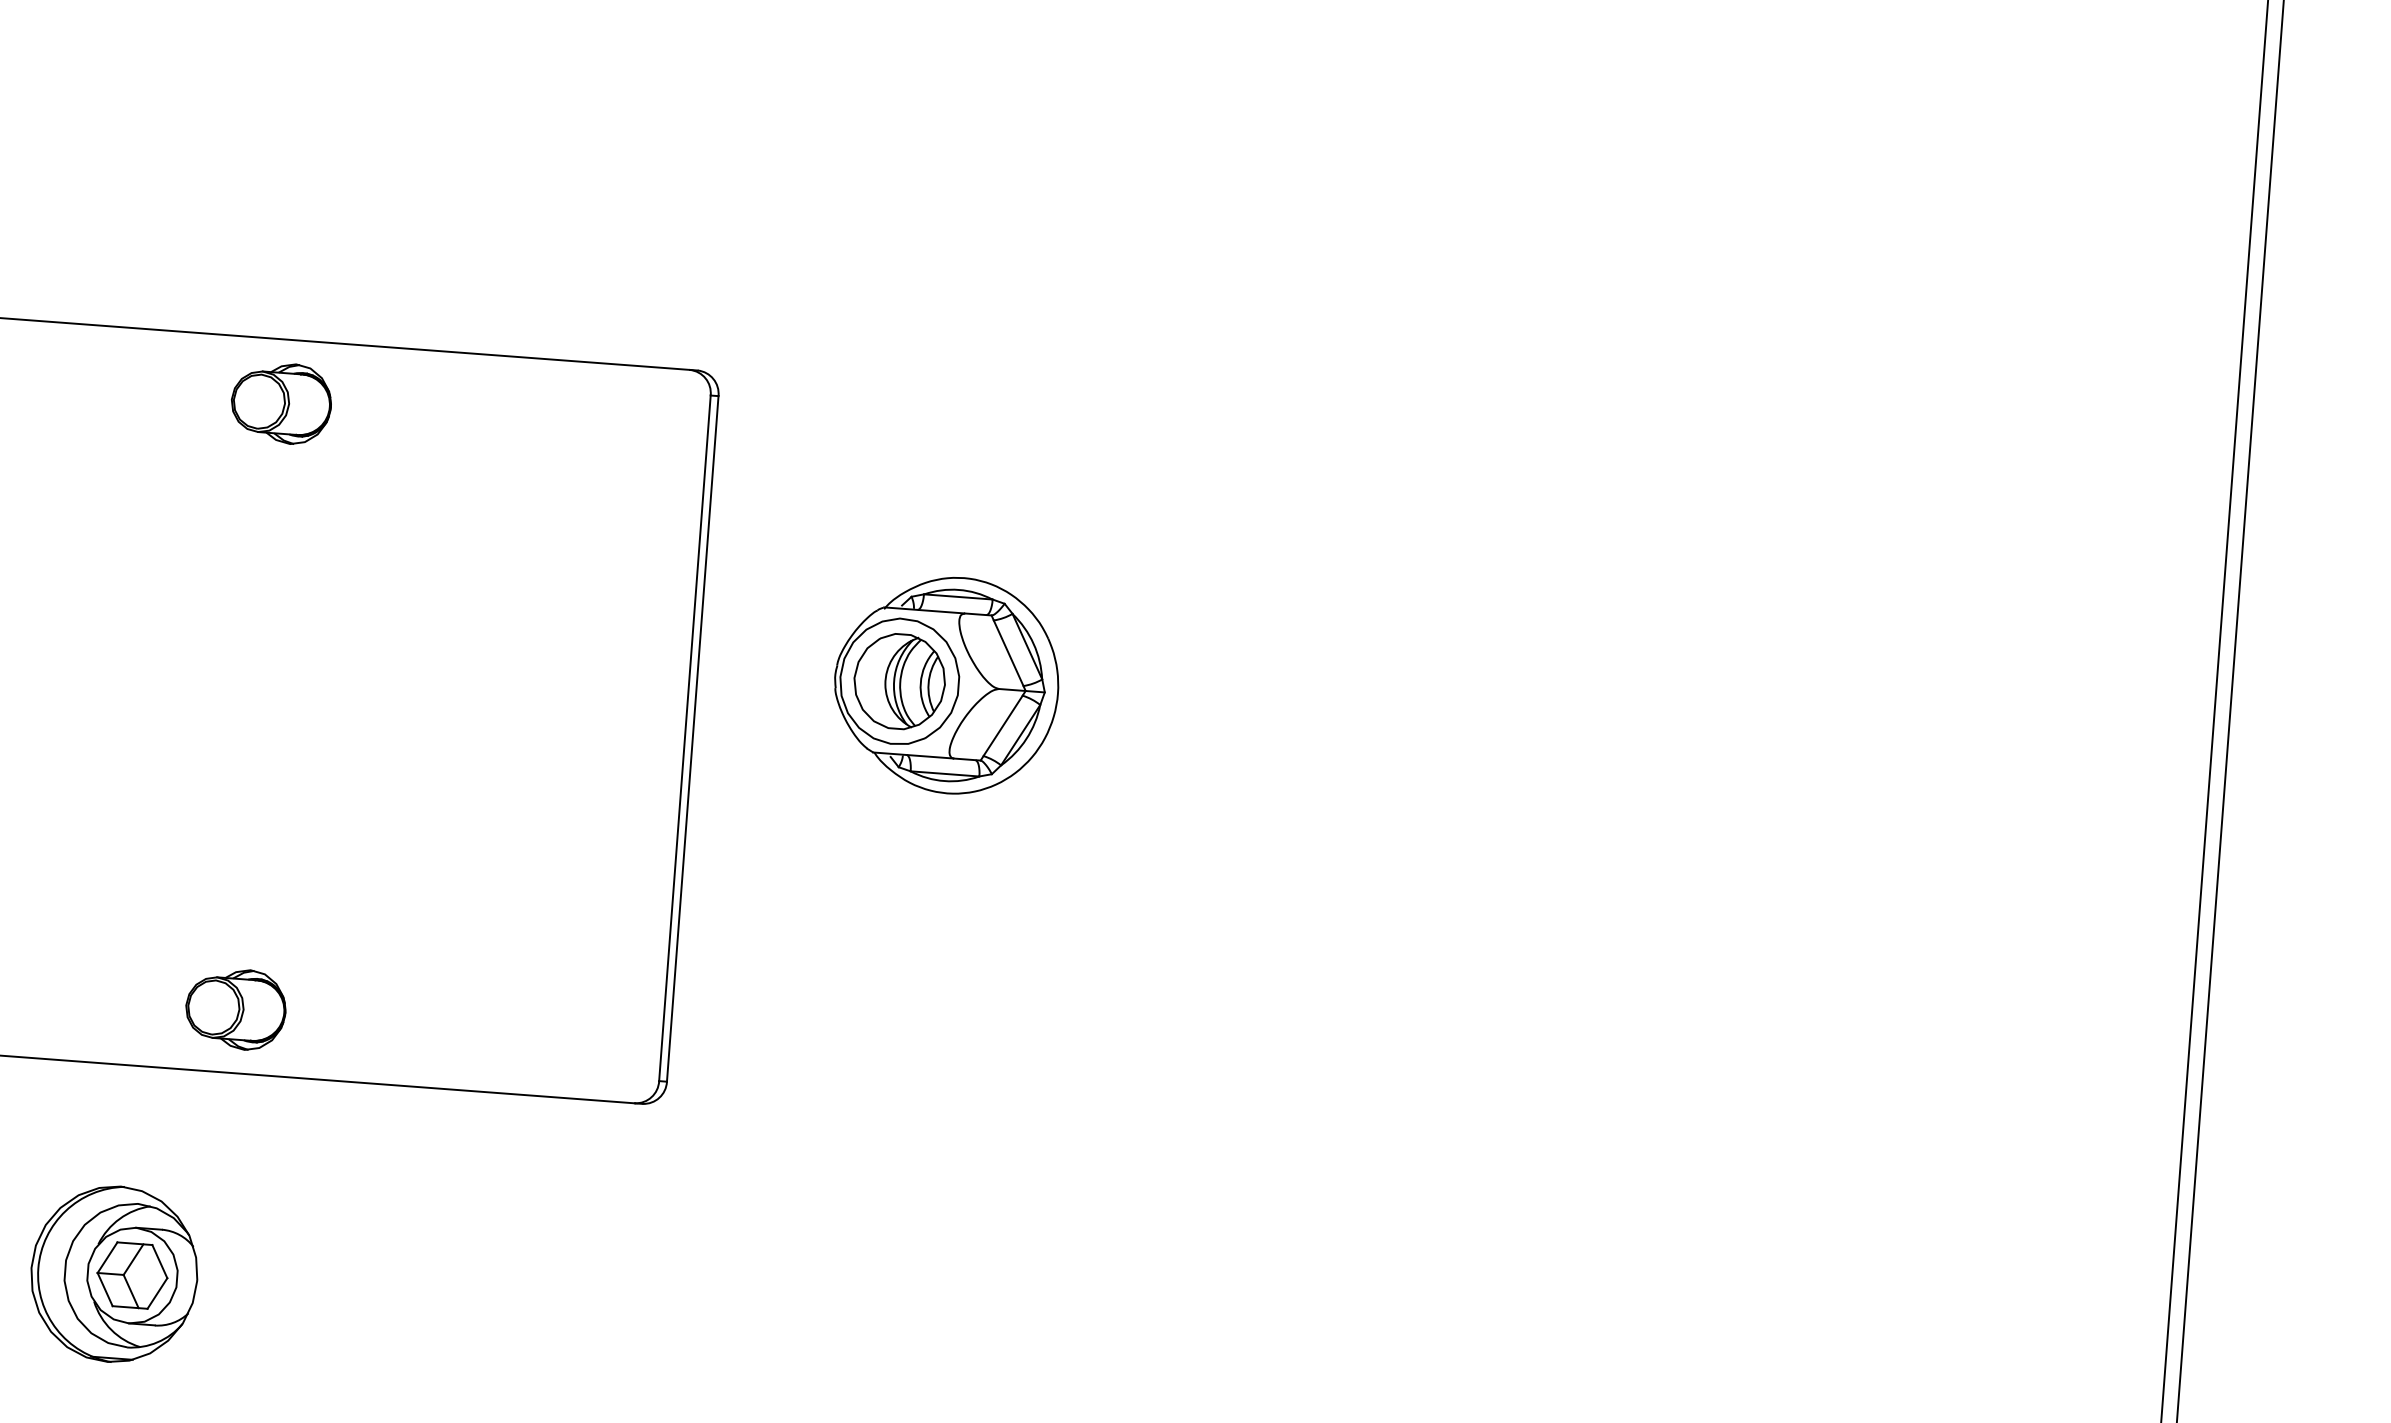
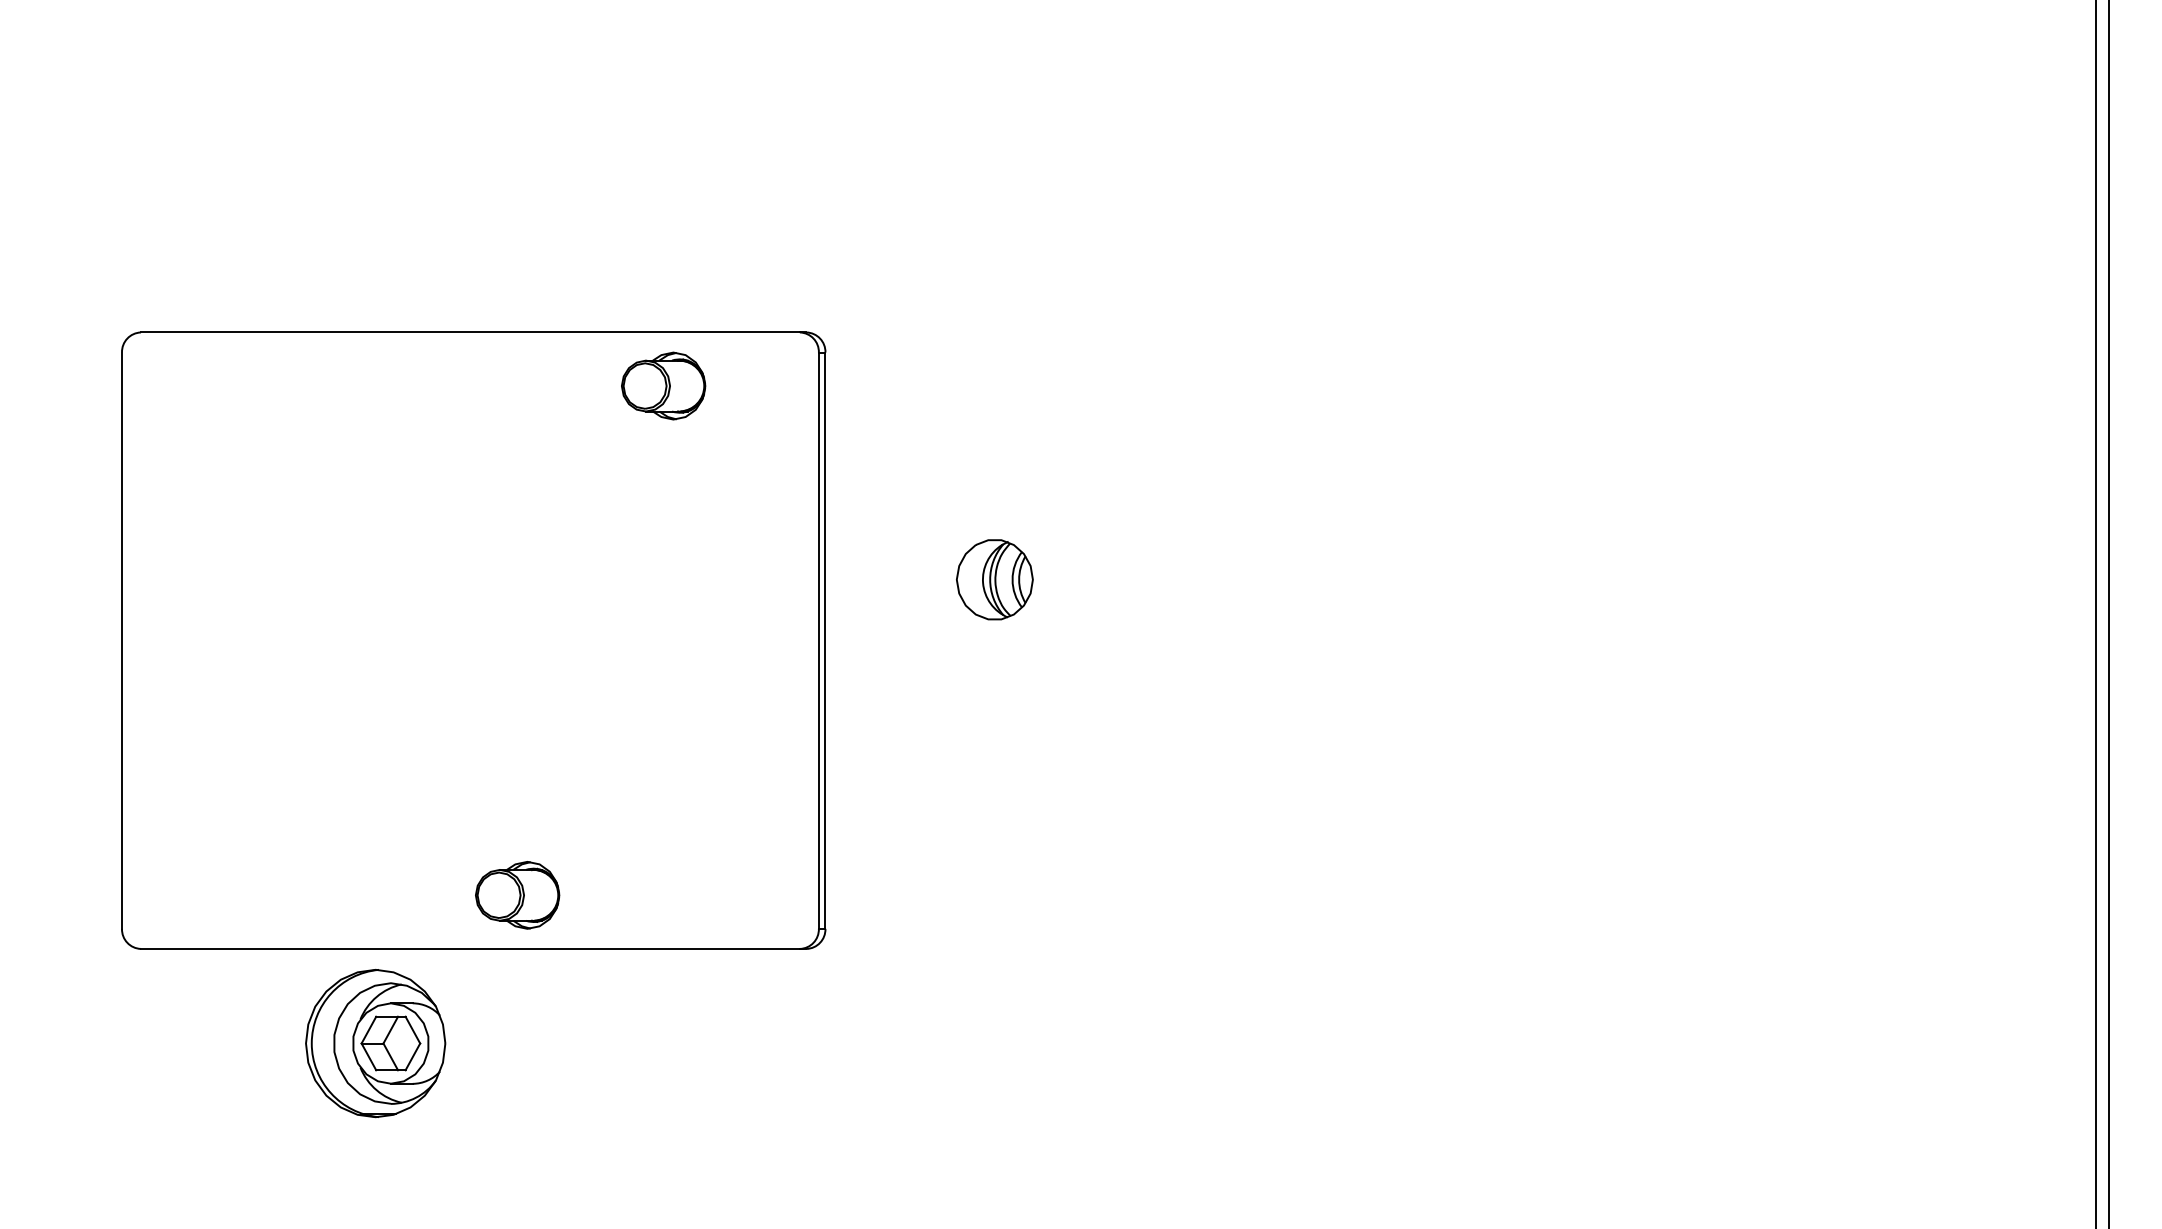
part: (281, 402) -> (663, 385), moved
part: (945, 684) -> (1033, 579), removed
part: (235, 1009) -> (517, 895), moved
part: (114, 1274) -> (375, 1043), moved

